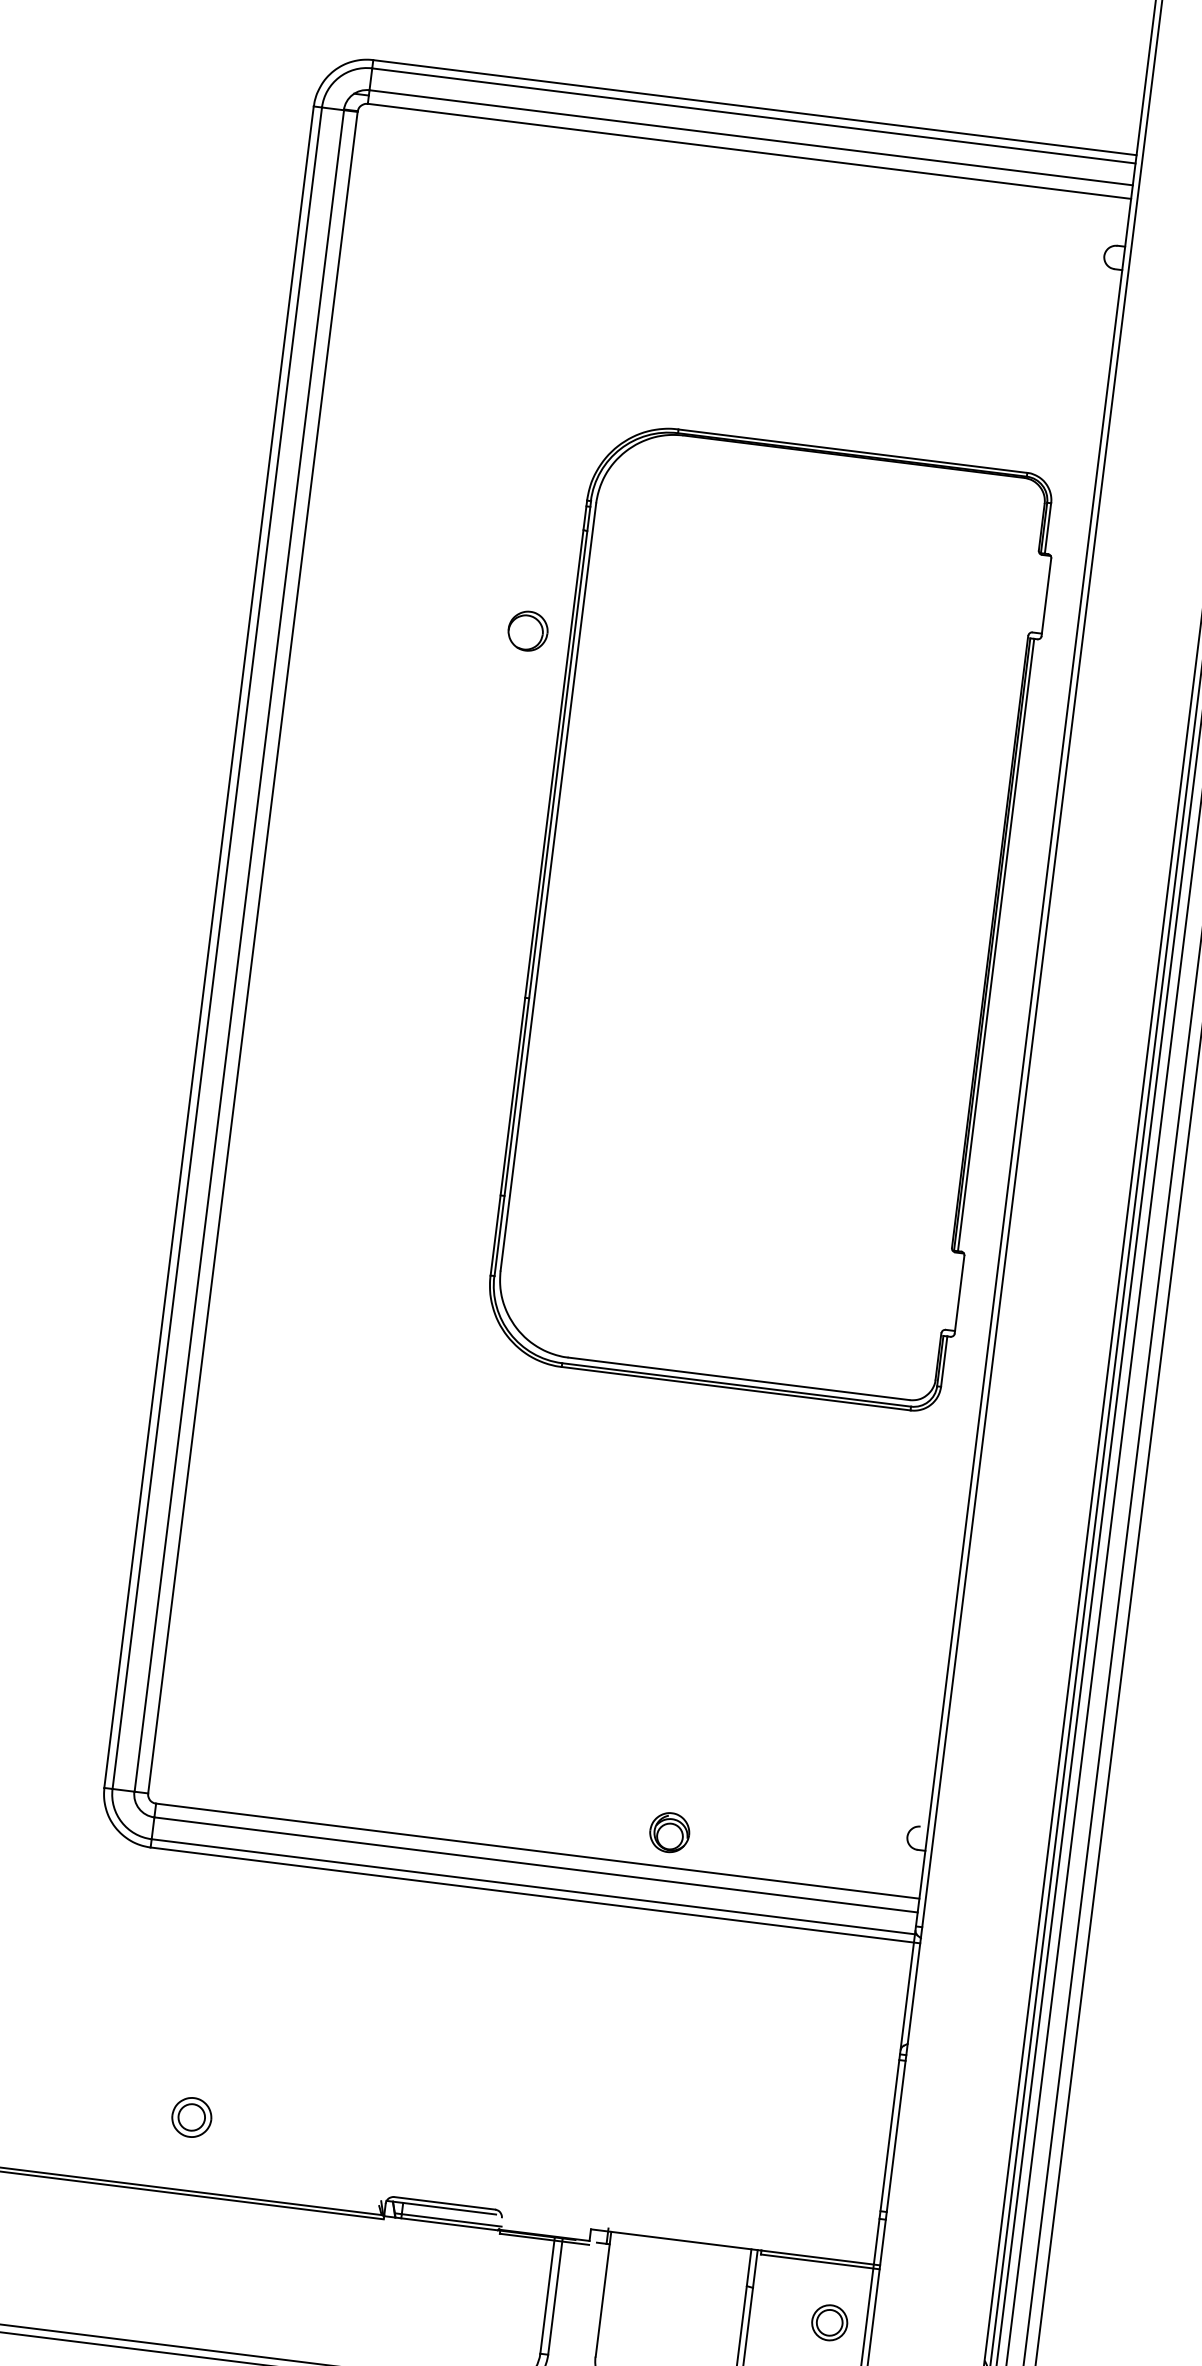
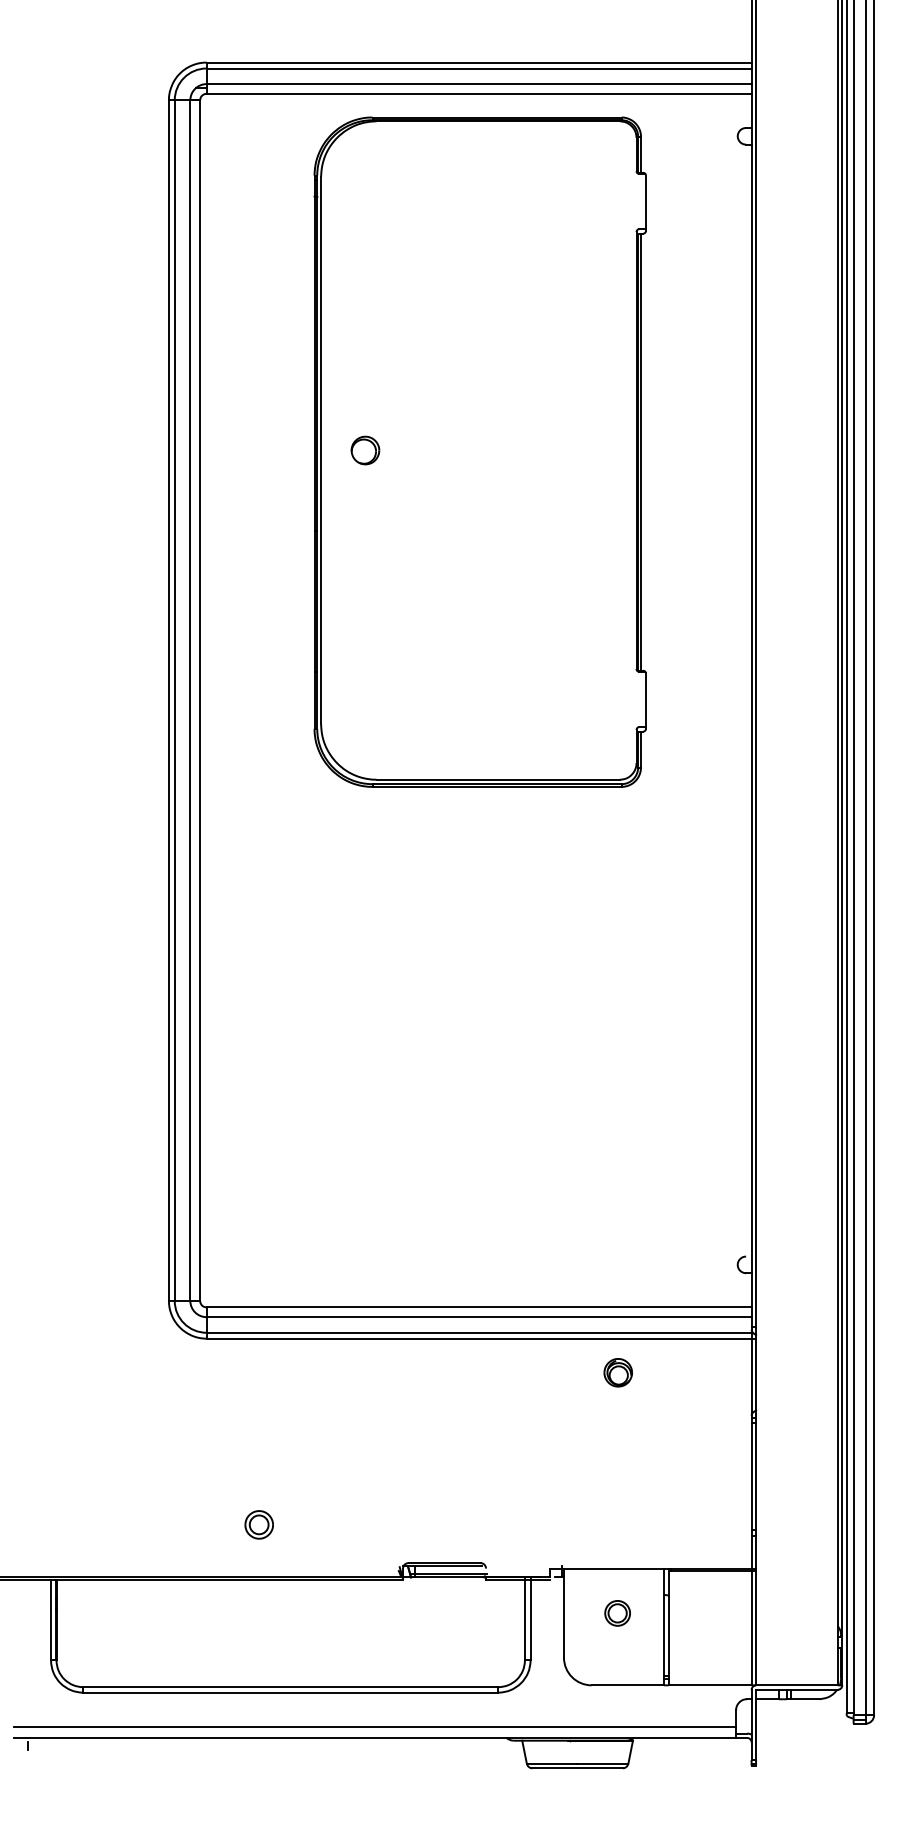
part: (770, 915) -> (479, 451), moved
part: (668, 1832) -> (617, 1372), moved
part: (829, 2322) -> (617, 1613), moved

